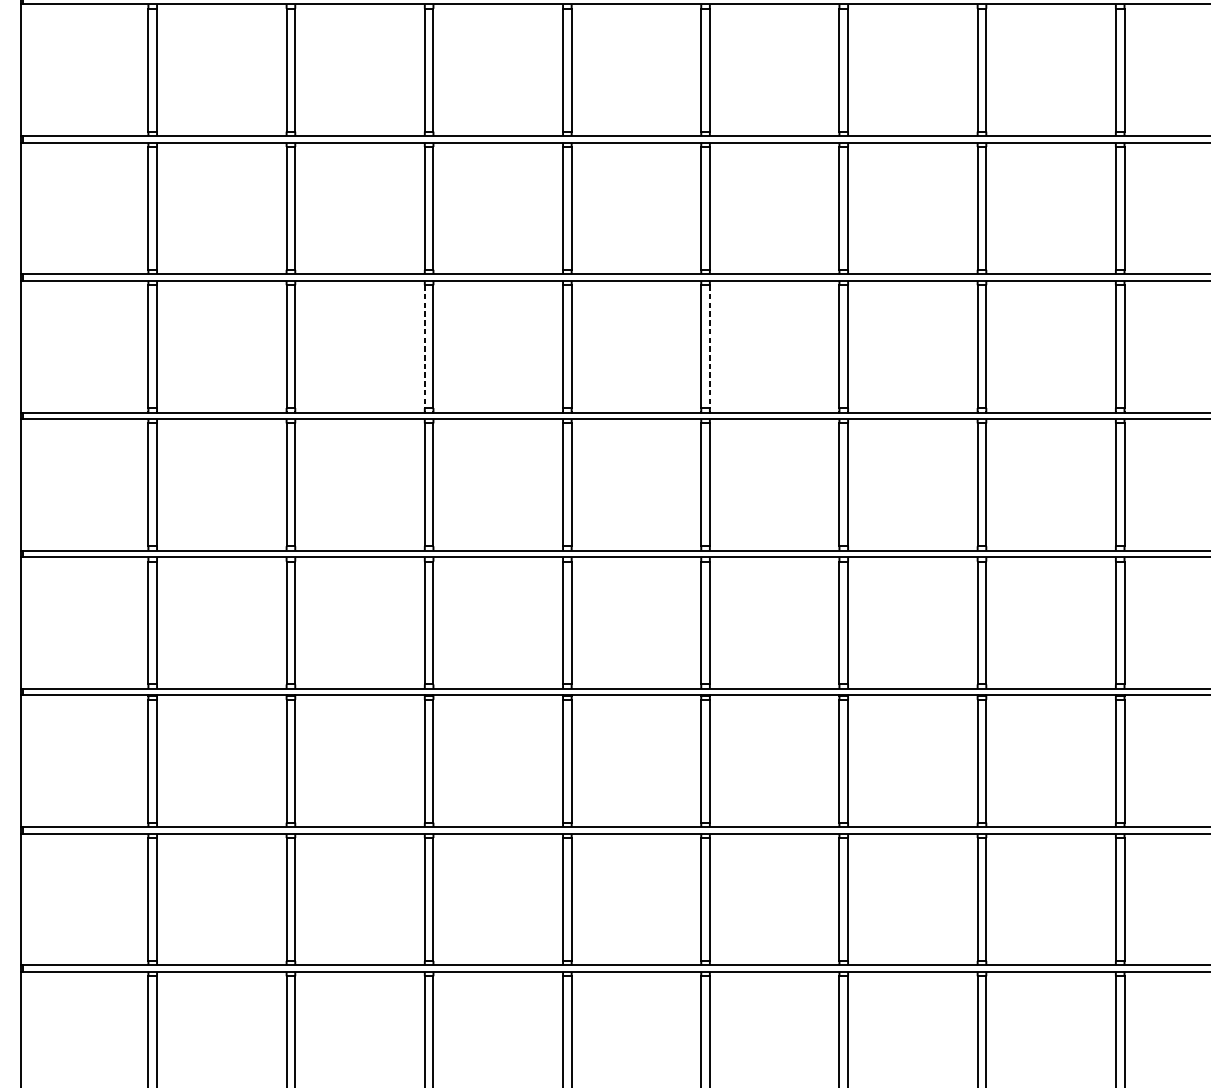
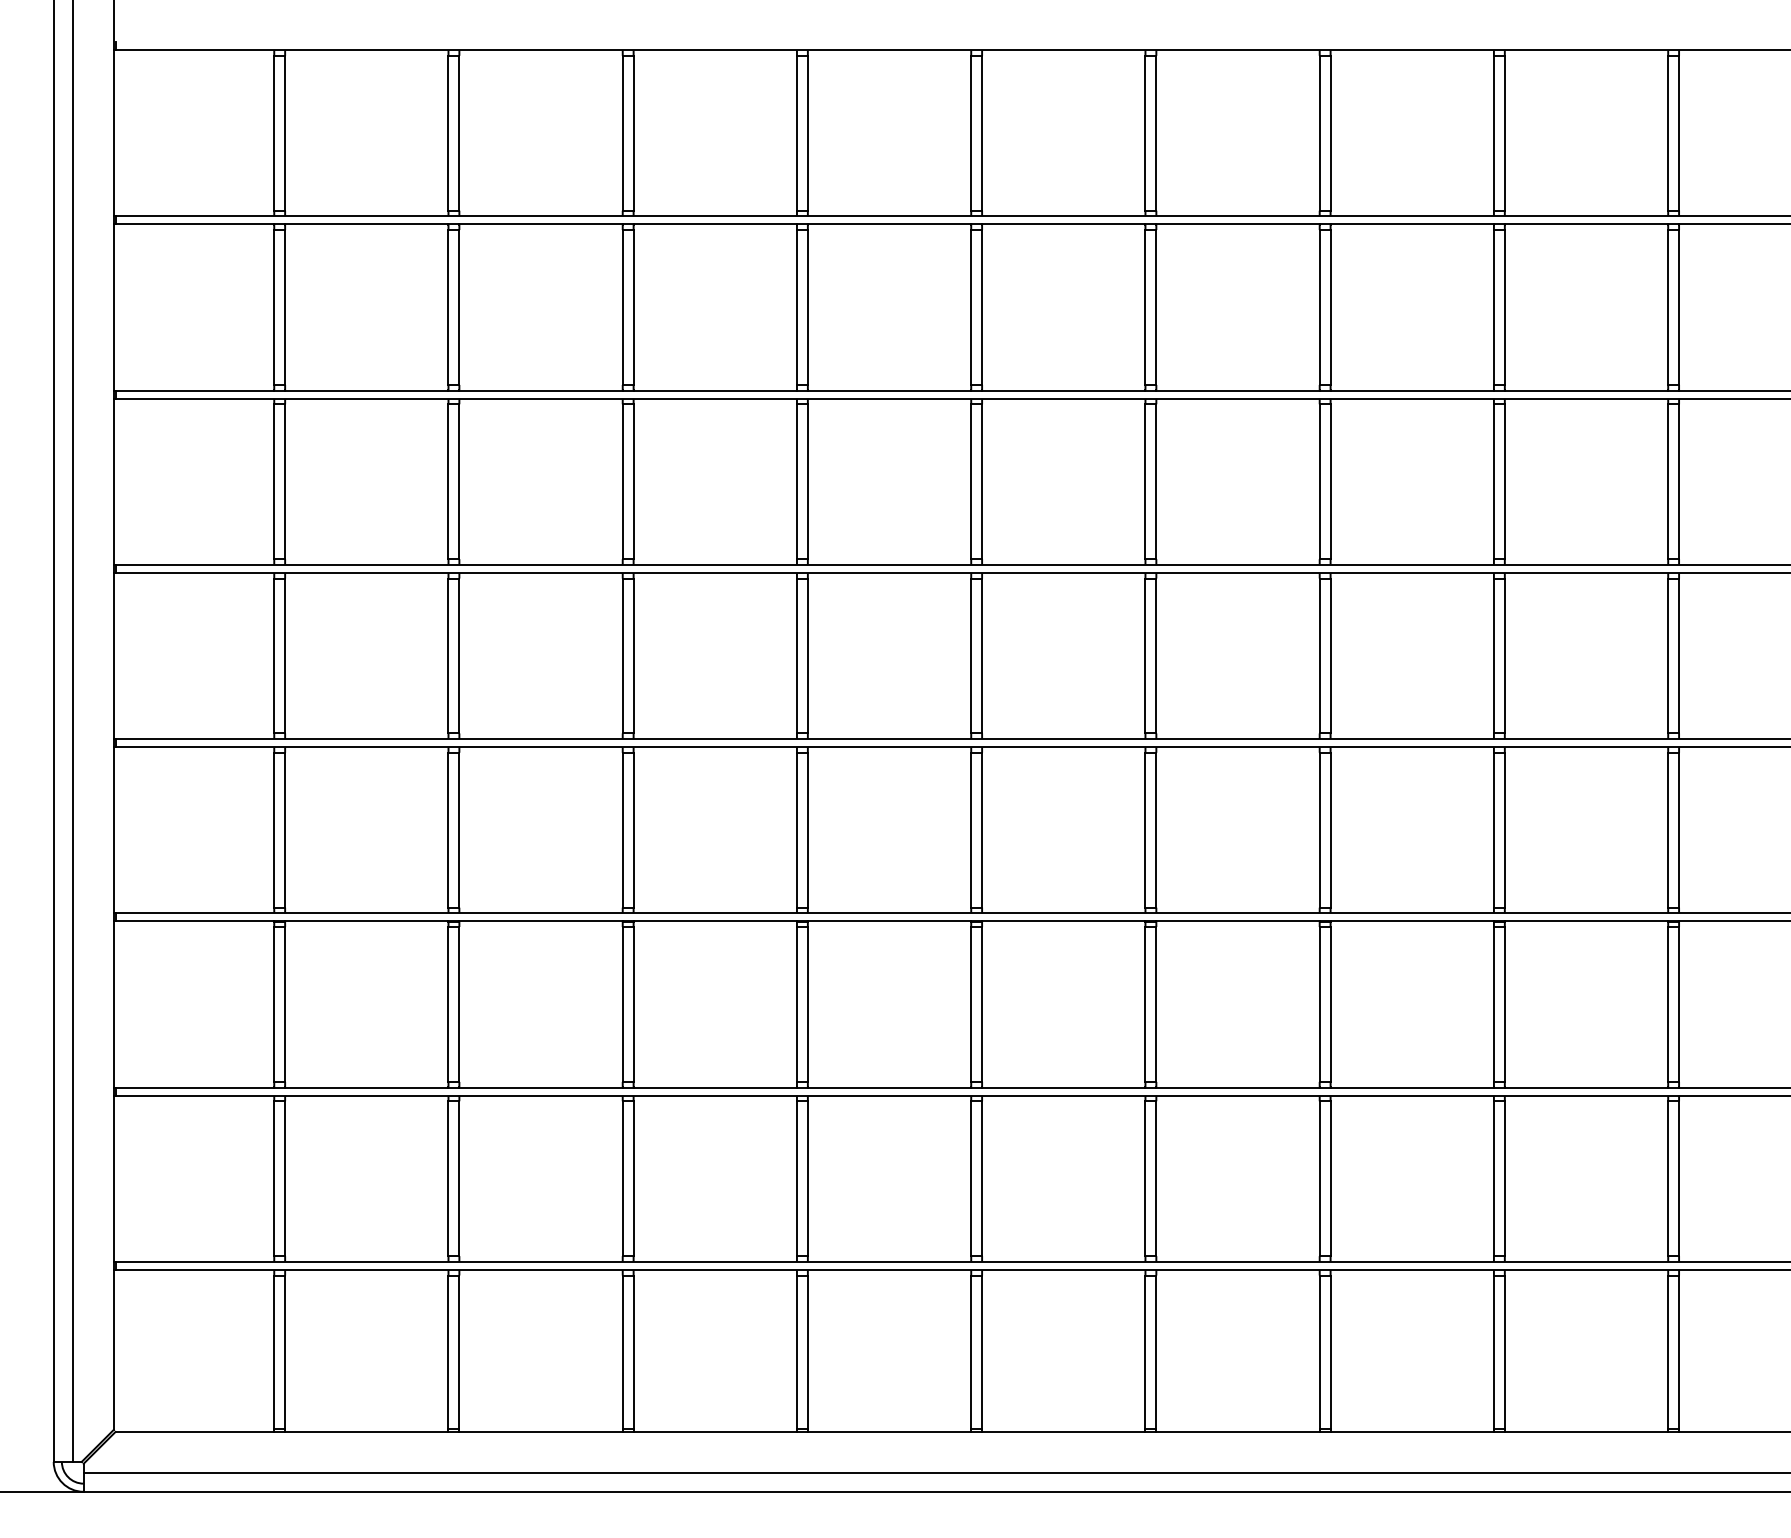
line: (424, 347) -> (622, 482), dashed -> solid
line: (710, 347) -> (982, 482), dashed -> solid

